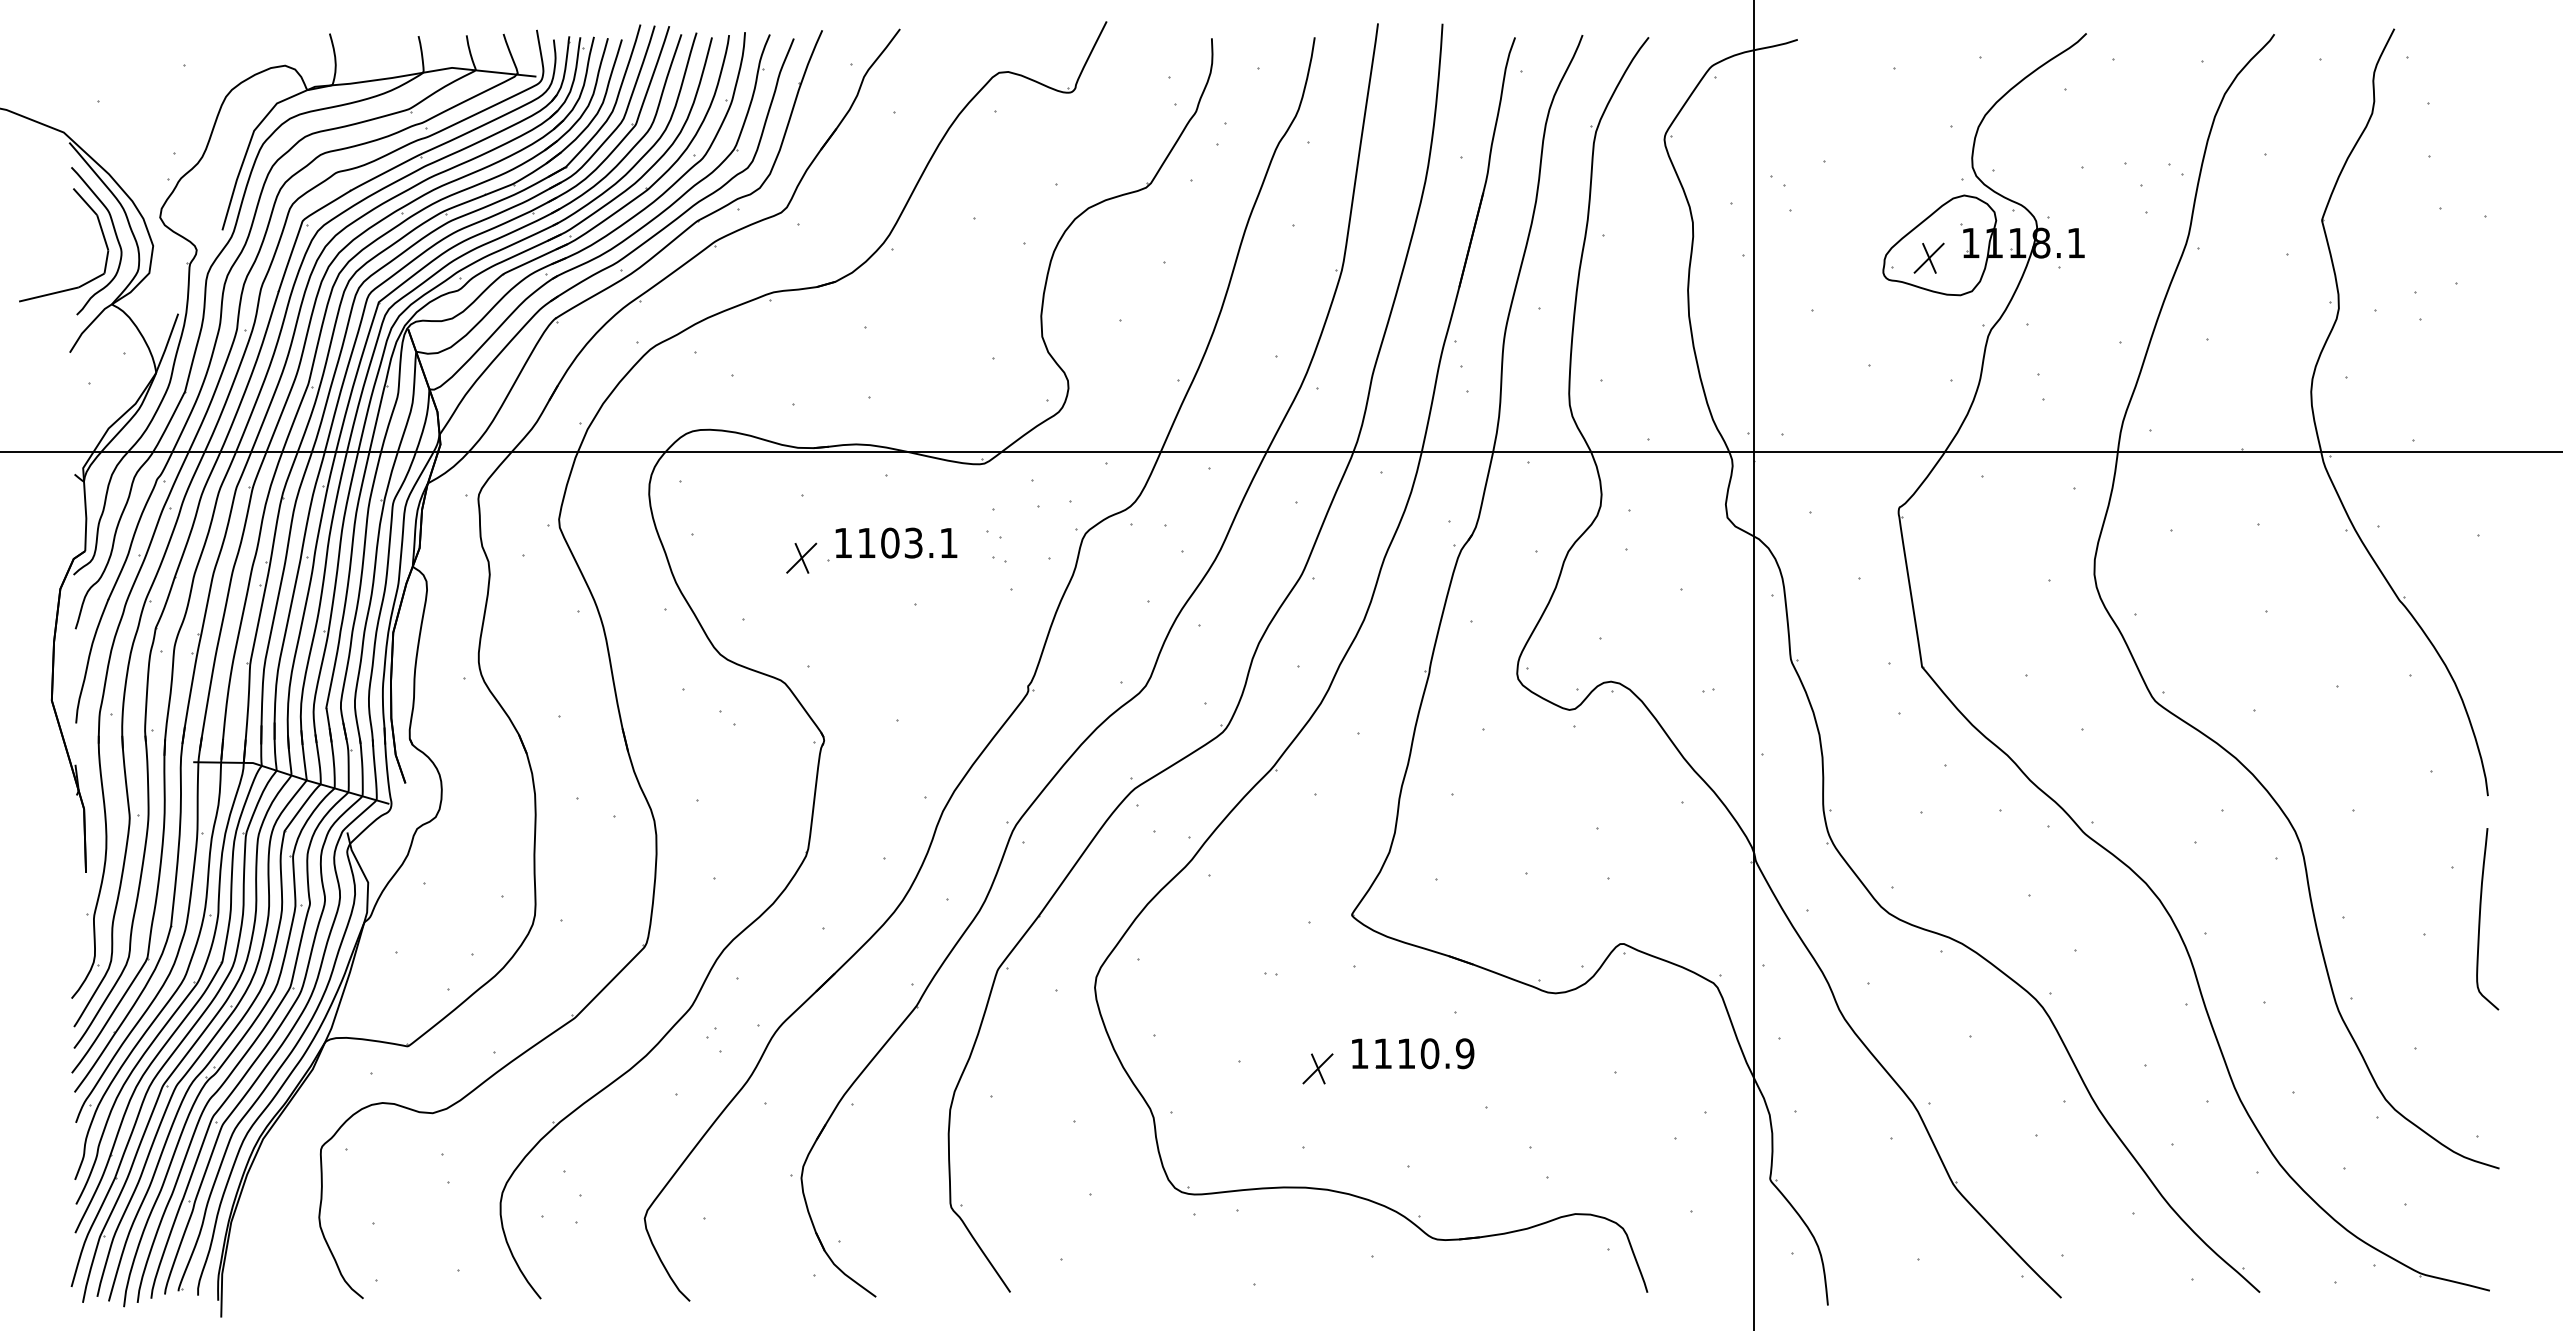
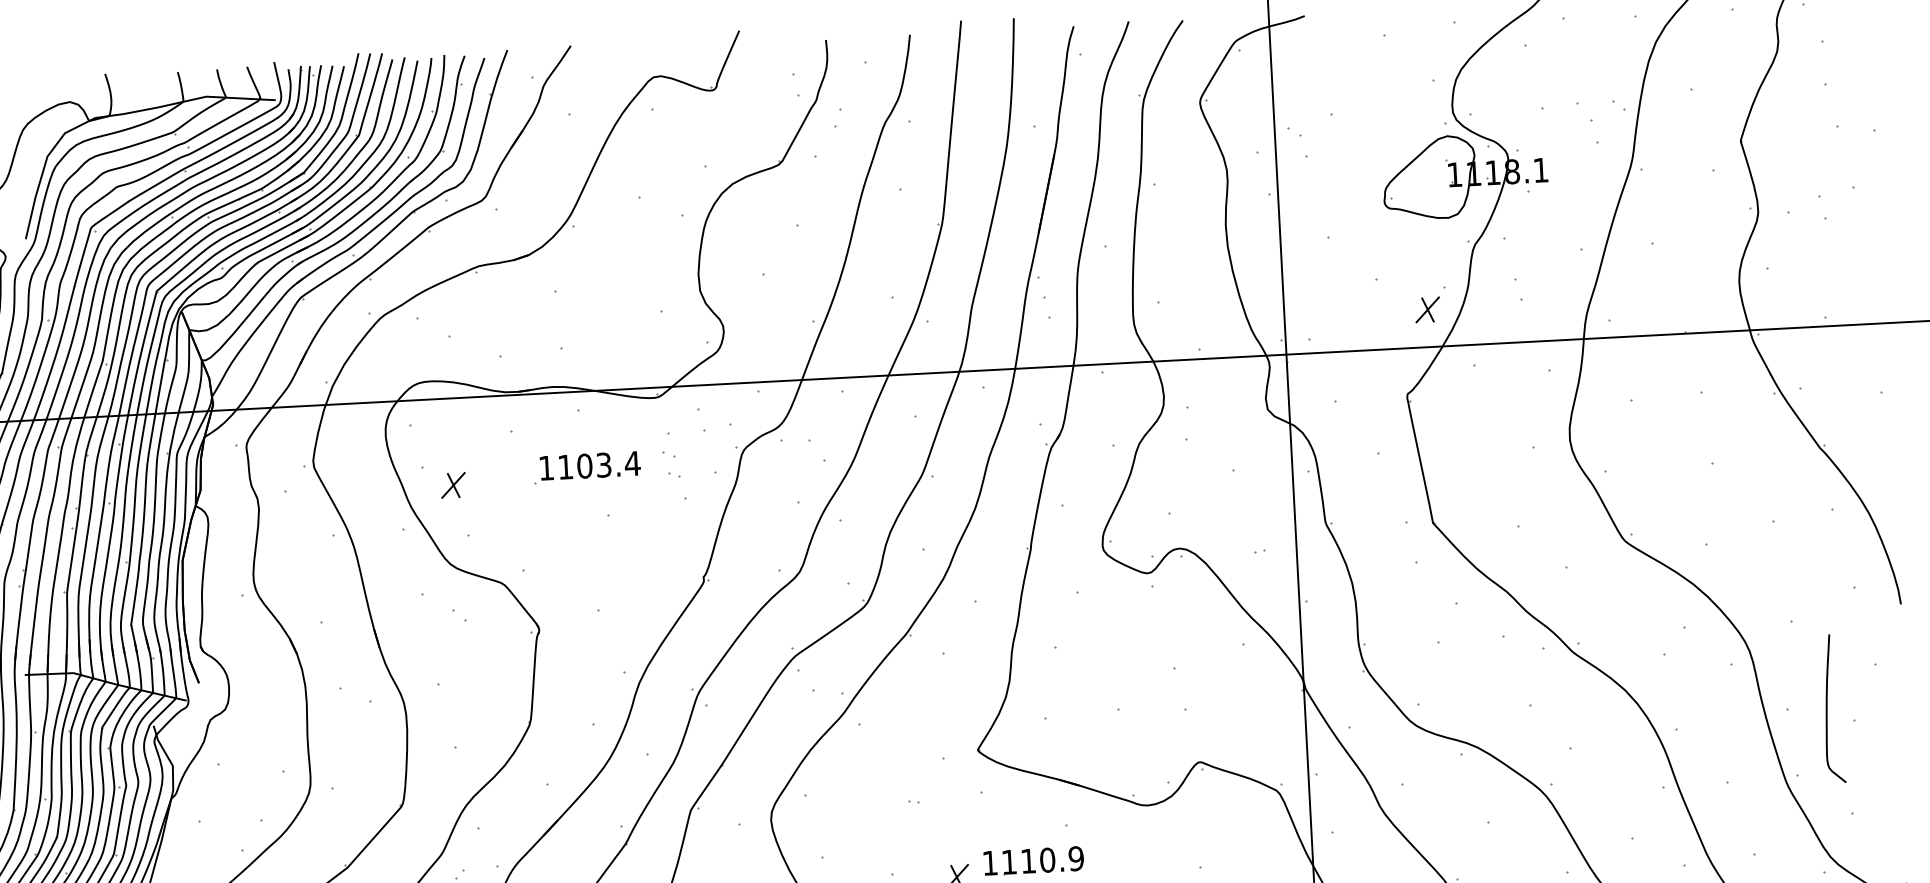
part: (1928, 257) -> (1427, 309), moved
text: (948, 542) -> (632, 463), 1103.1 -> 1103.4
part: (801, 557) -> (453, 484), moved
curve: (2480, 919) -> (1827, 709), moved

